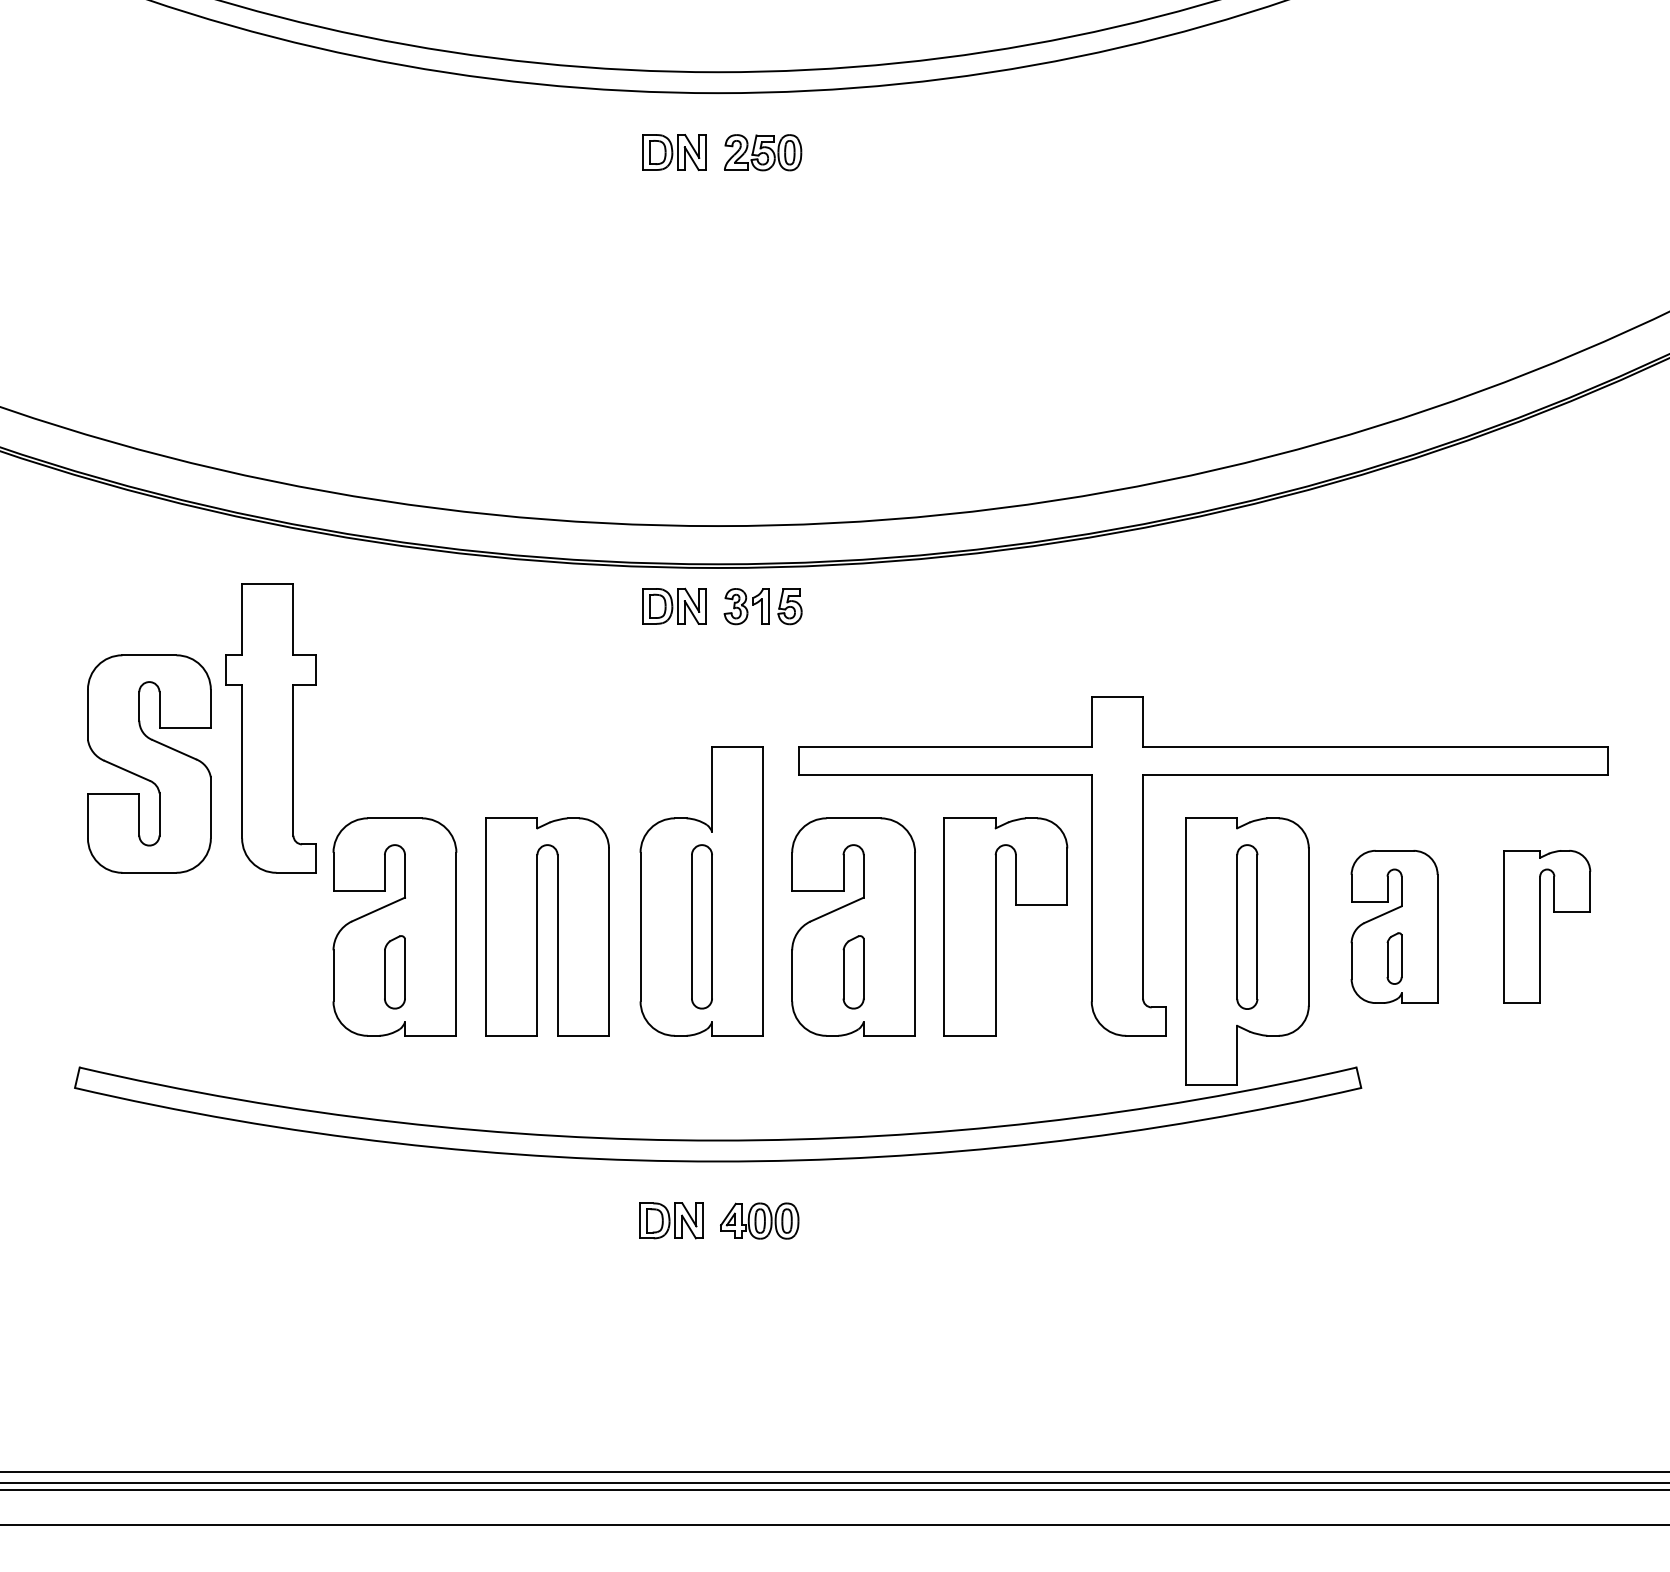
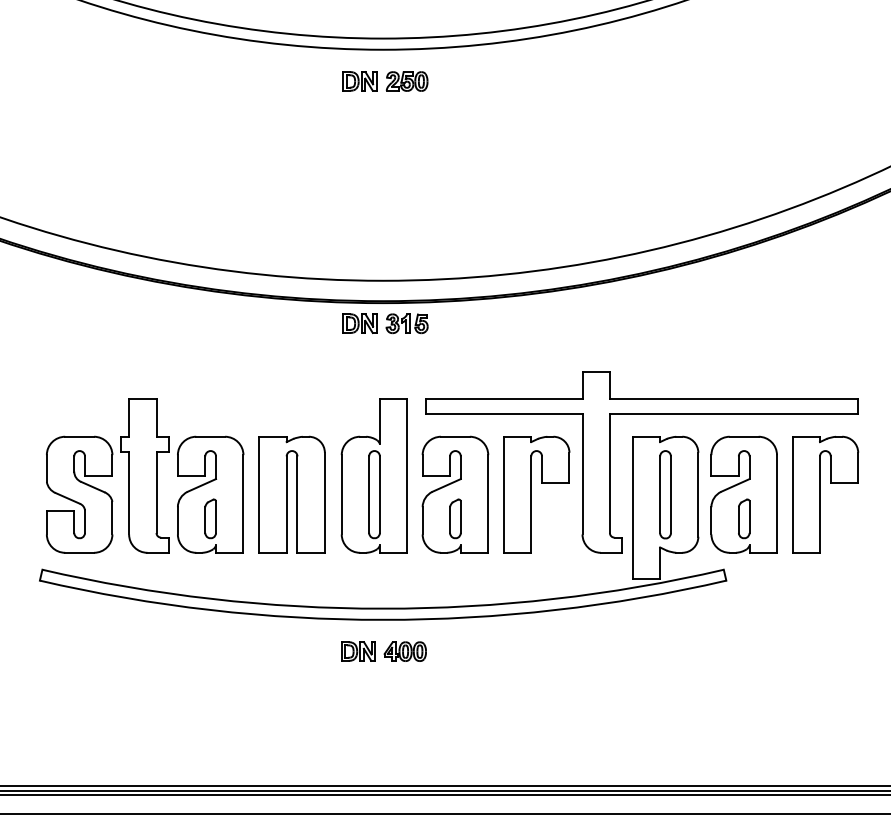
part: (201, 727) -> (107, 475), moved
part: (1393, 926) -> (743, 494), size x1.43
part: (1547, 926) -> (825, 494), size x1.43

